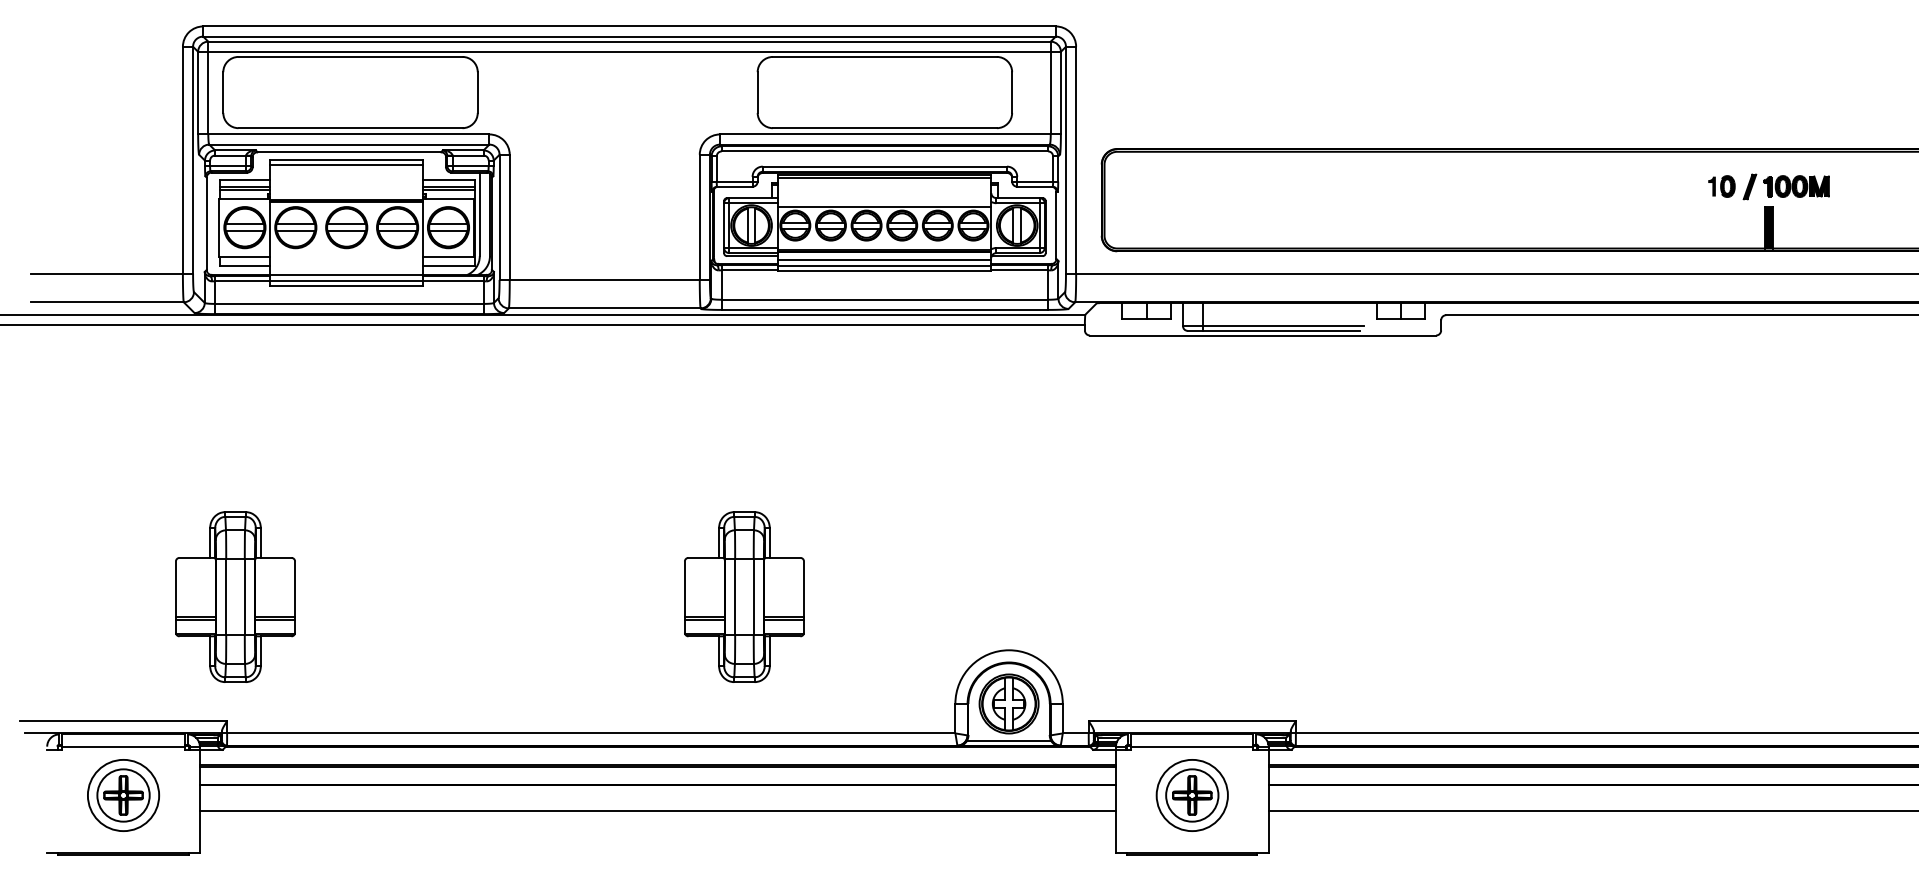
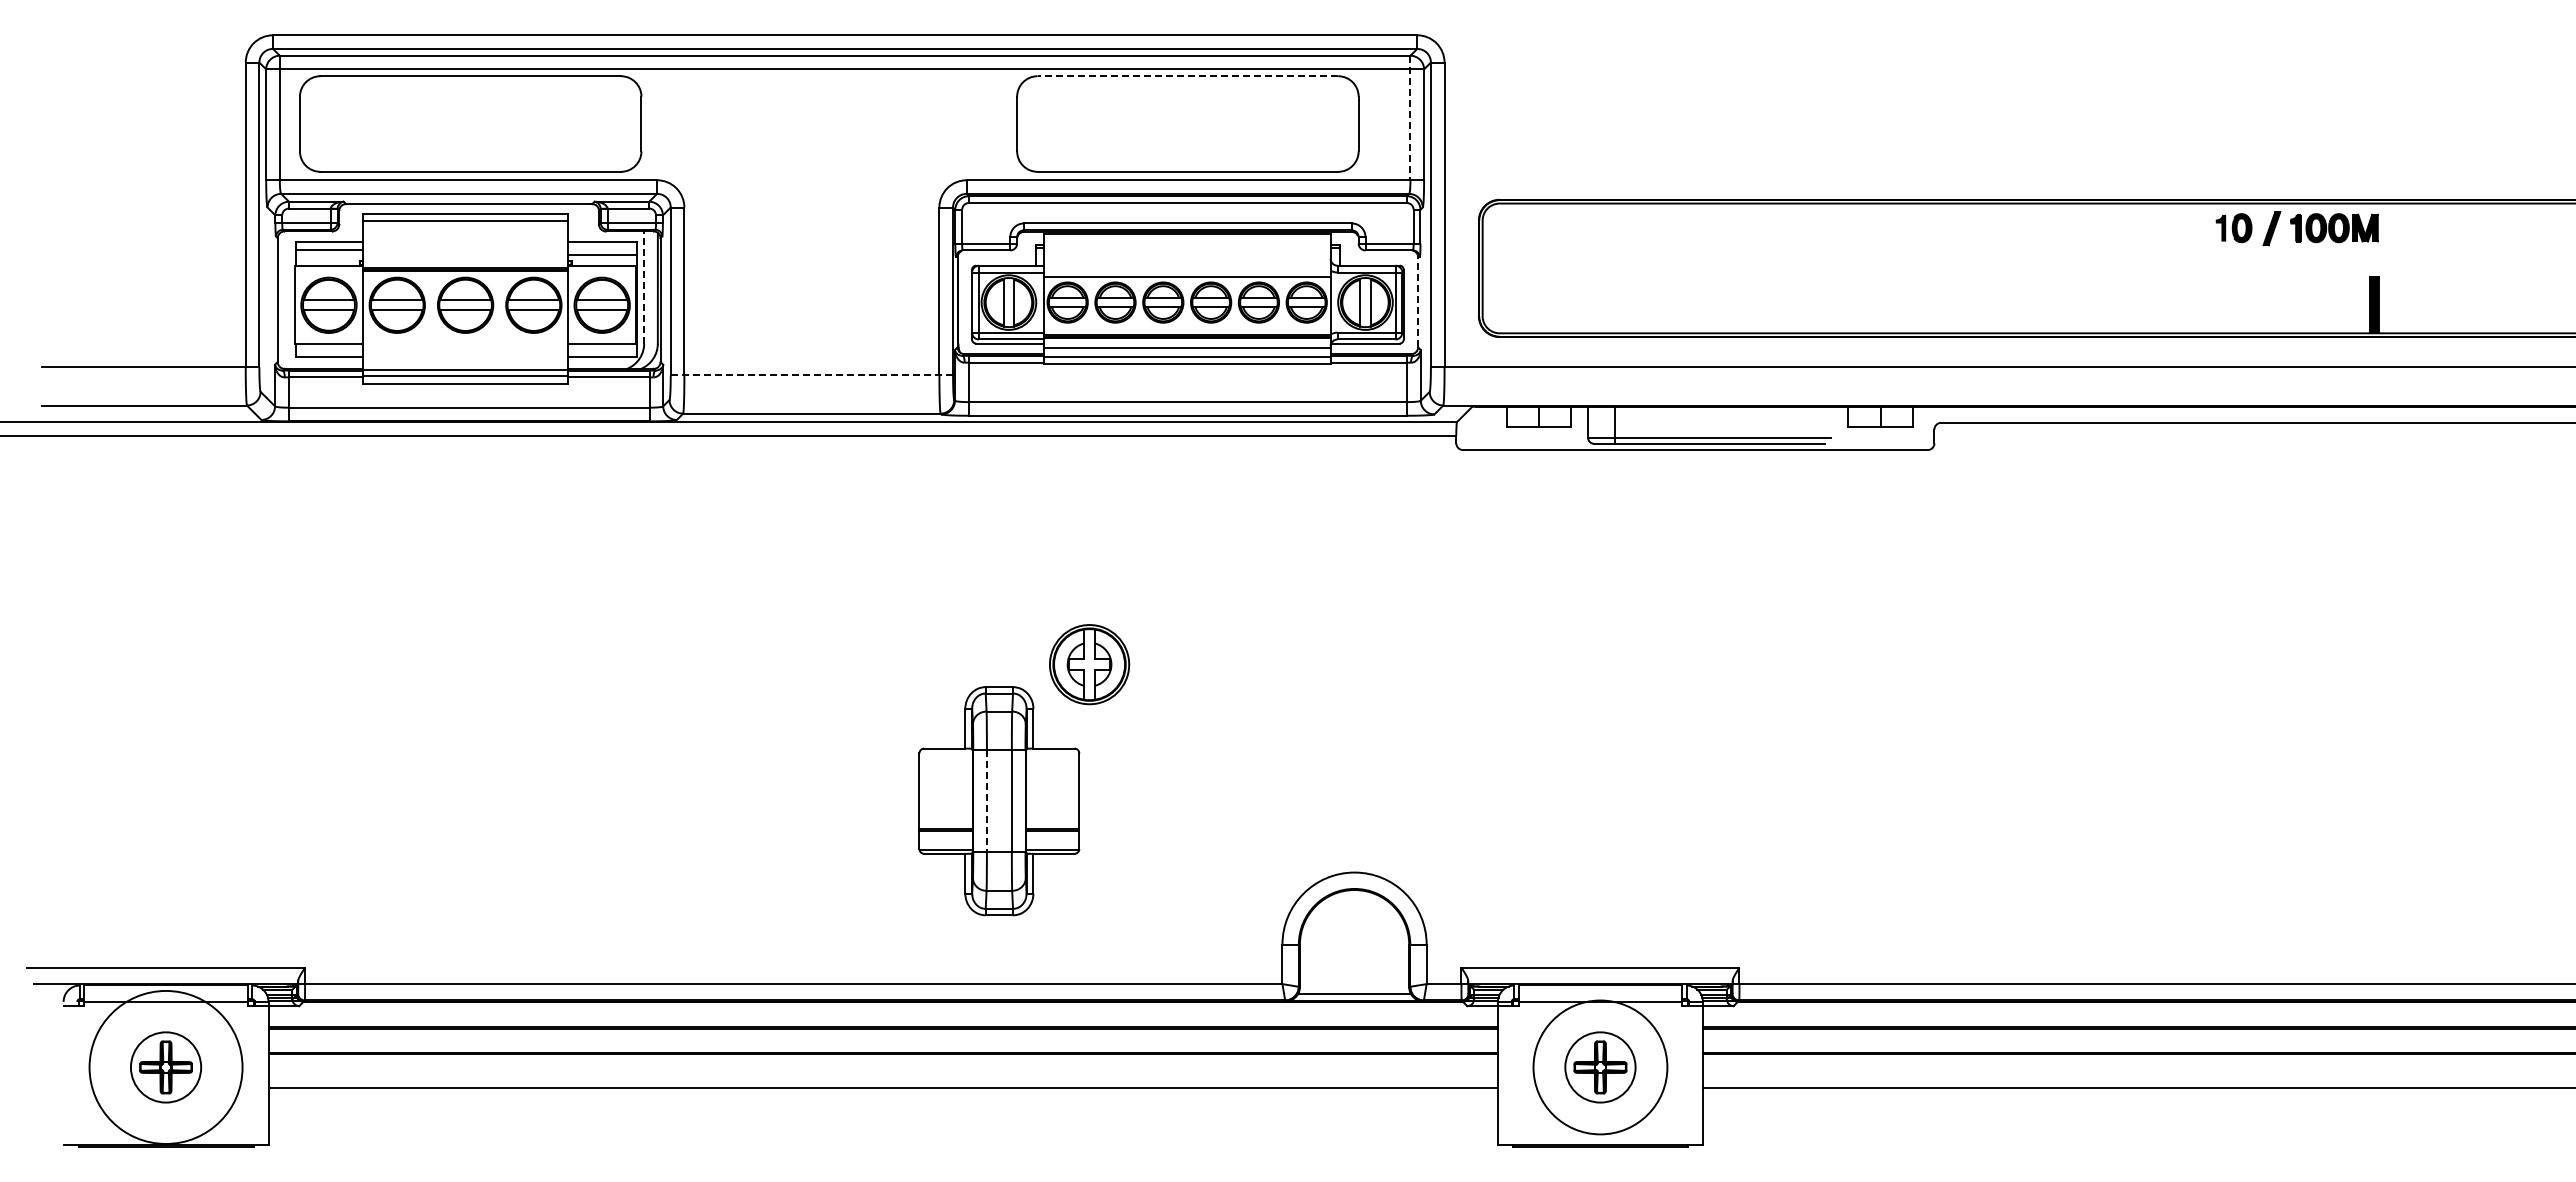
line: (884, 57) -> (1187, 76), solid -> dashed
line: (1050, 88) -> (1410, 118), solid -> dashed
line: (883, 177) -> (1186, 238), removed
line: (448, 186) -> (602, 250), removed
part: (1768, 186) -> (2296, 228), moved
line: (245, 189) -> (329, 254), removed
line: (480, 214) -> (644, 287), solid -> dashed
line: (1056, 224) -> (1418, 301), solid -> dashed
line: (604, 279) -> (811, 375), solid -> dashed
part: (235, 597) -> (316, 801), removed
line: (734, 597) -> (986, 801), solid -> dashed
part: (1009, 703) -> (1089, 664), moved
circle: (123, 795) -> (165, 1067), size x1.6
circle: (1192, 795) -> (1600, 1067), size x1.4

